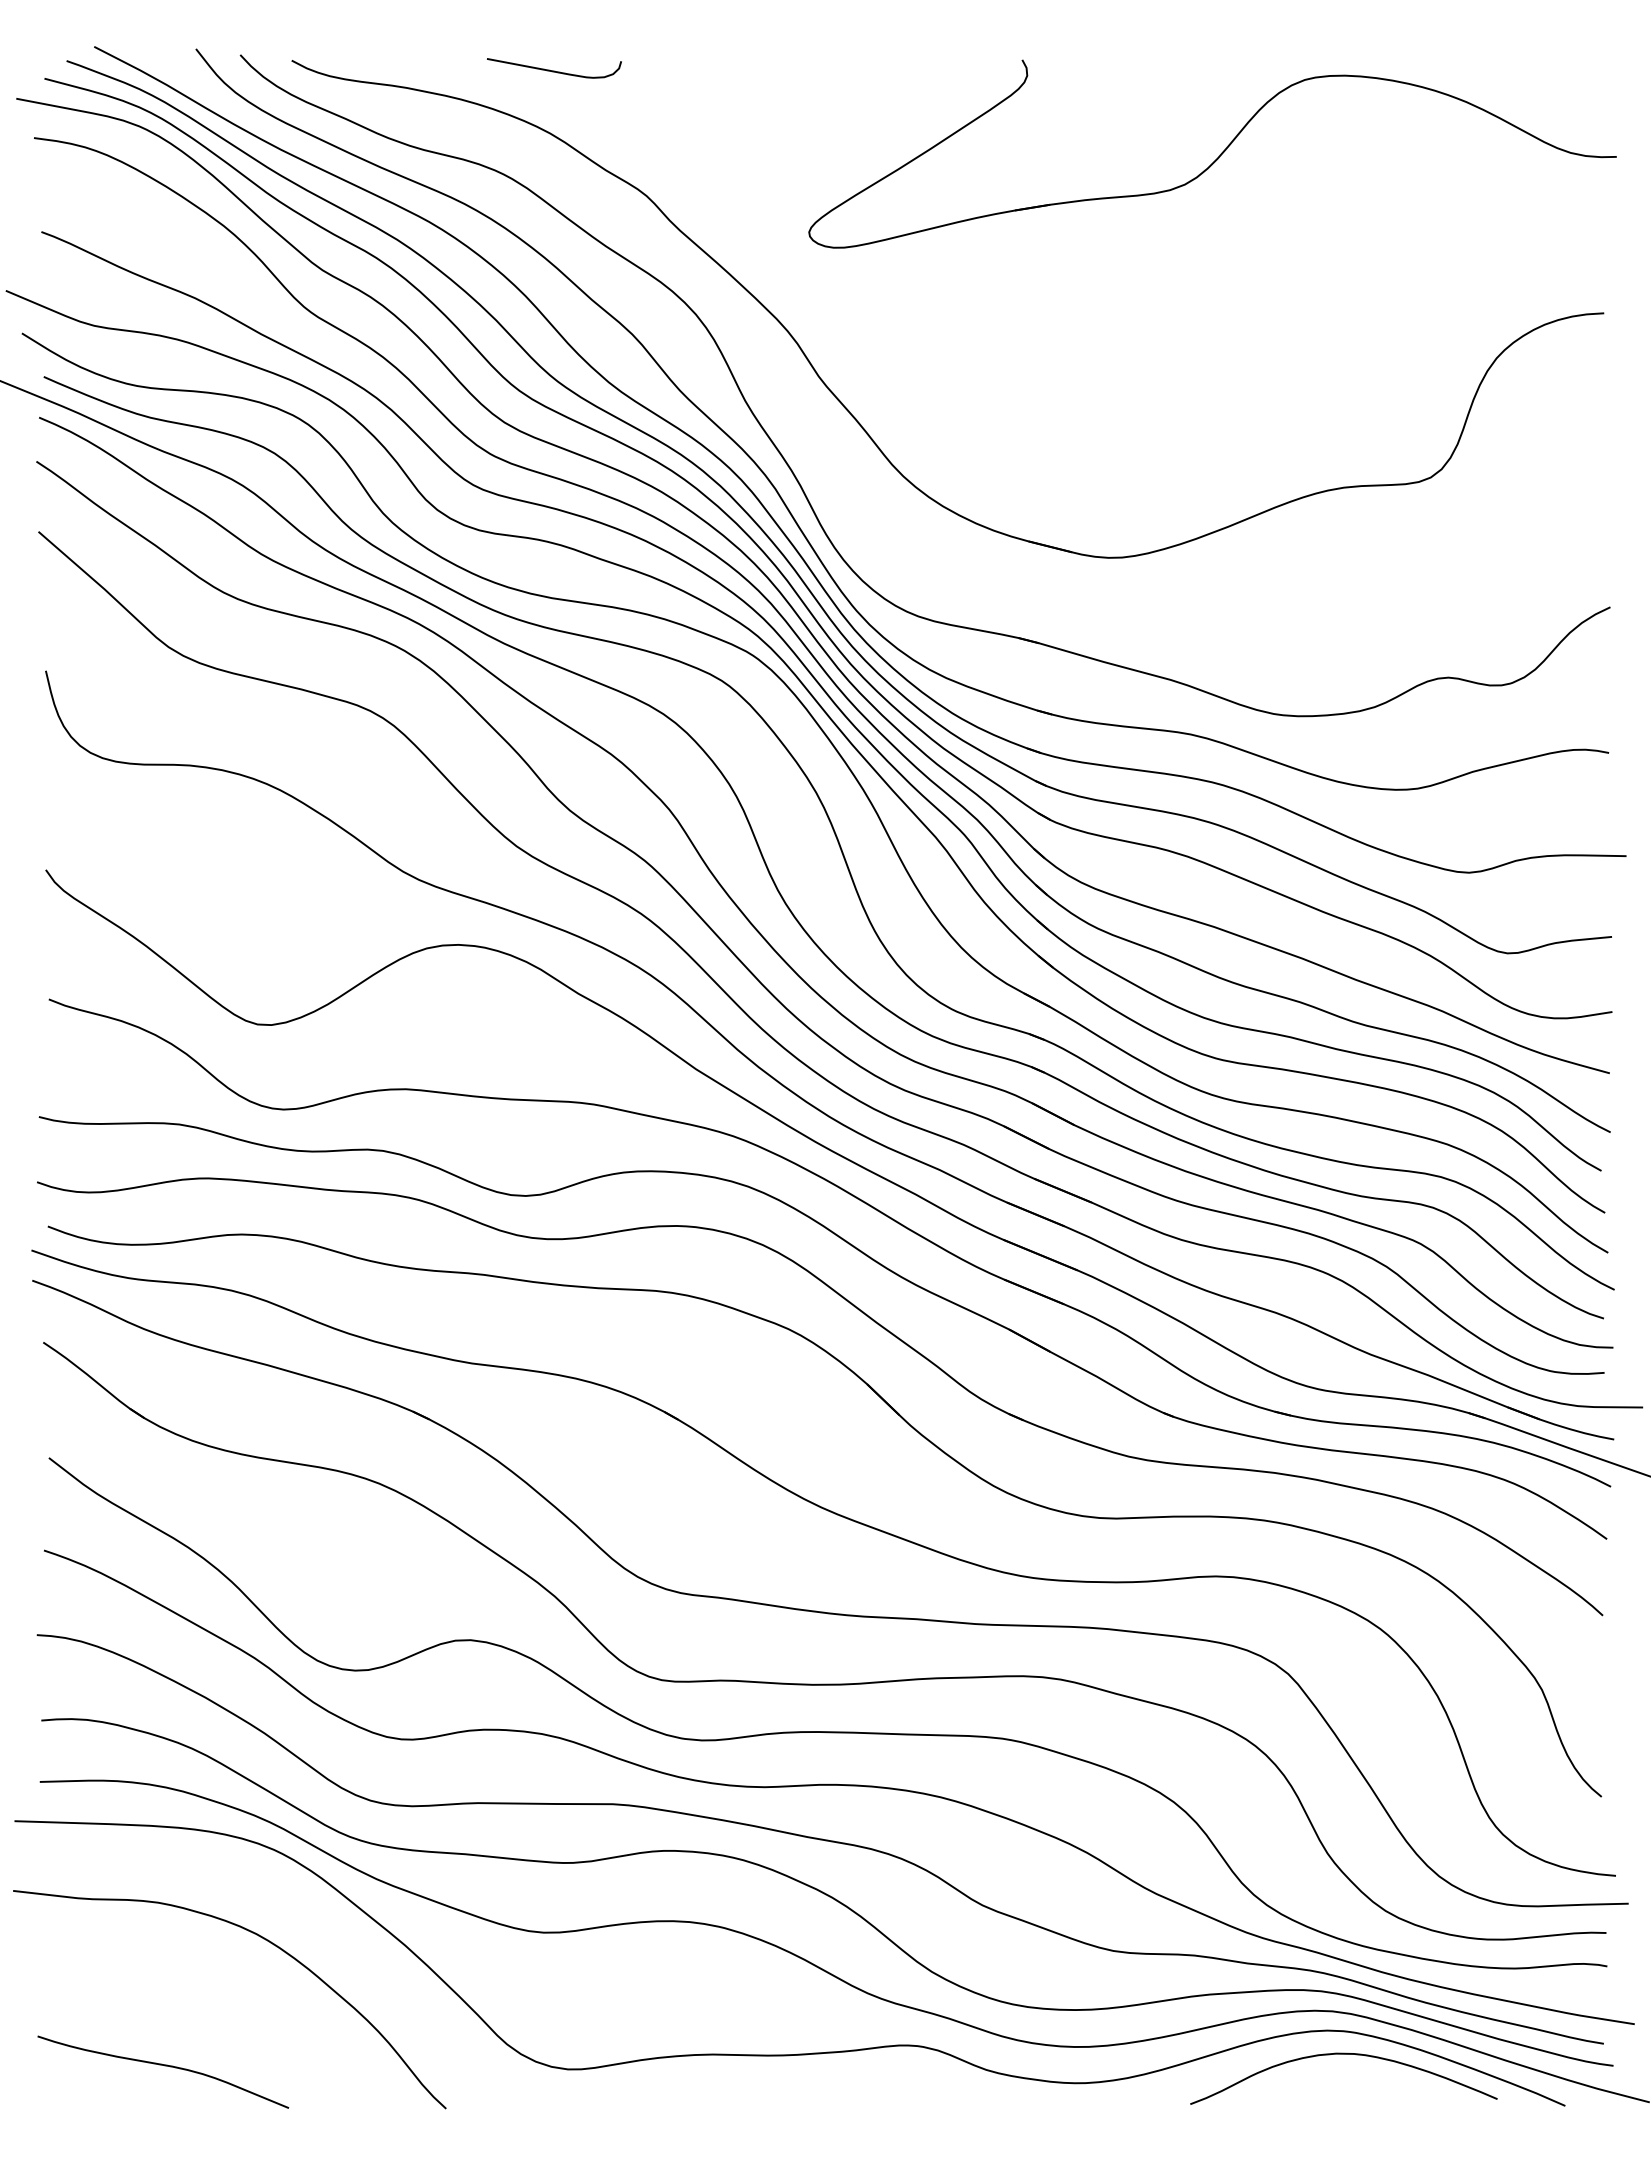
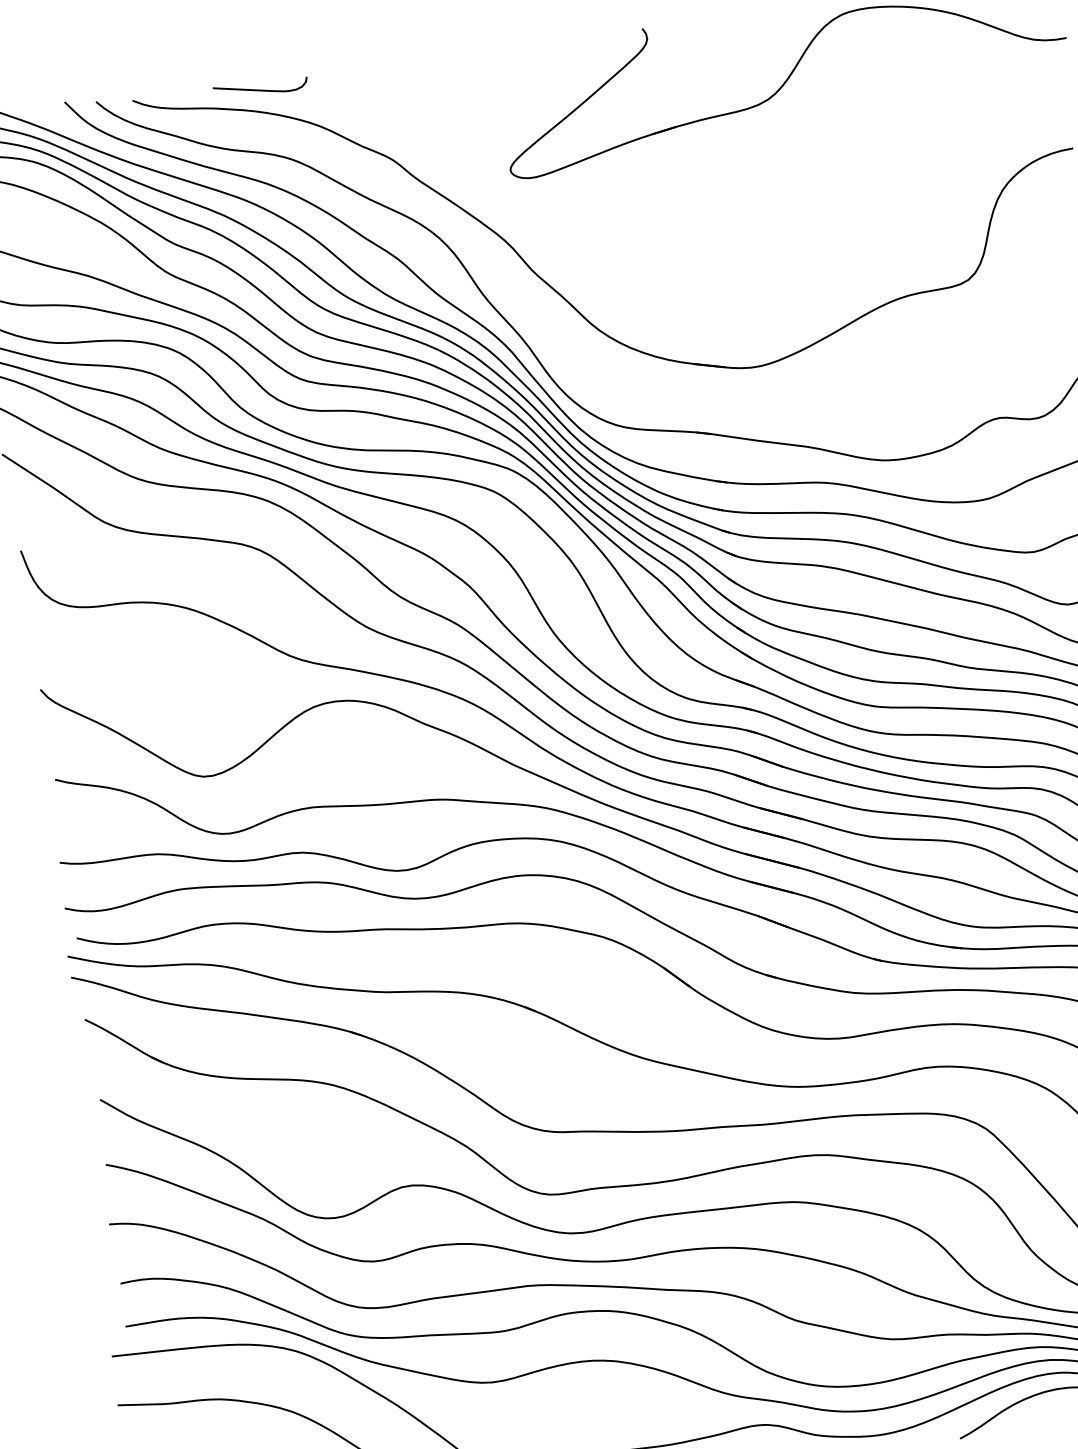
curve: (554, 70) -> (261, 89), moved

